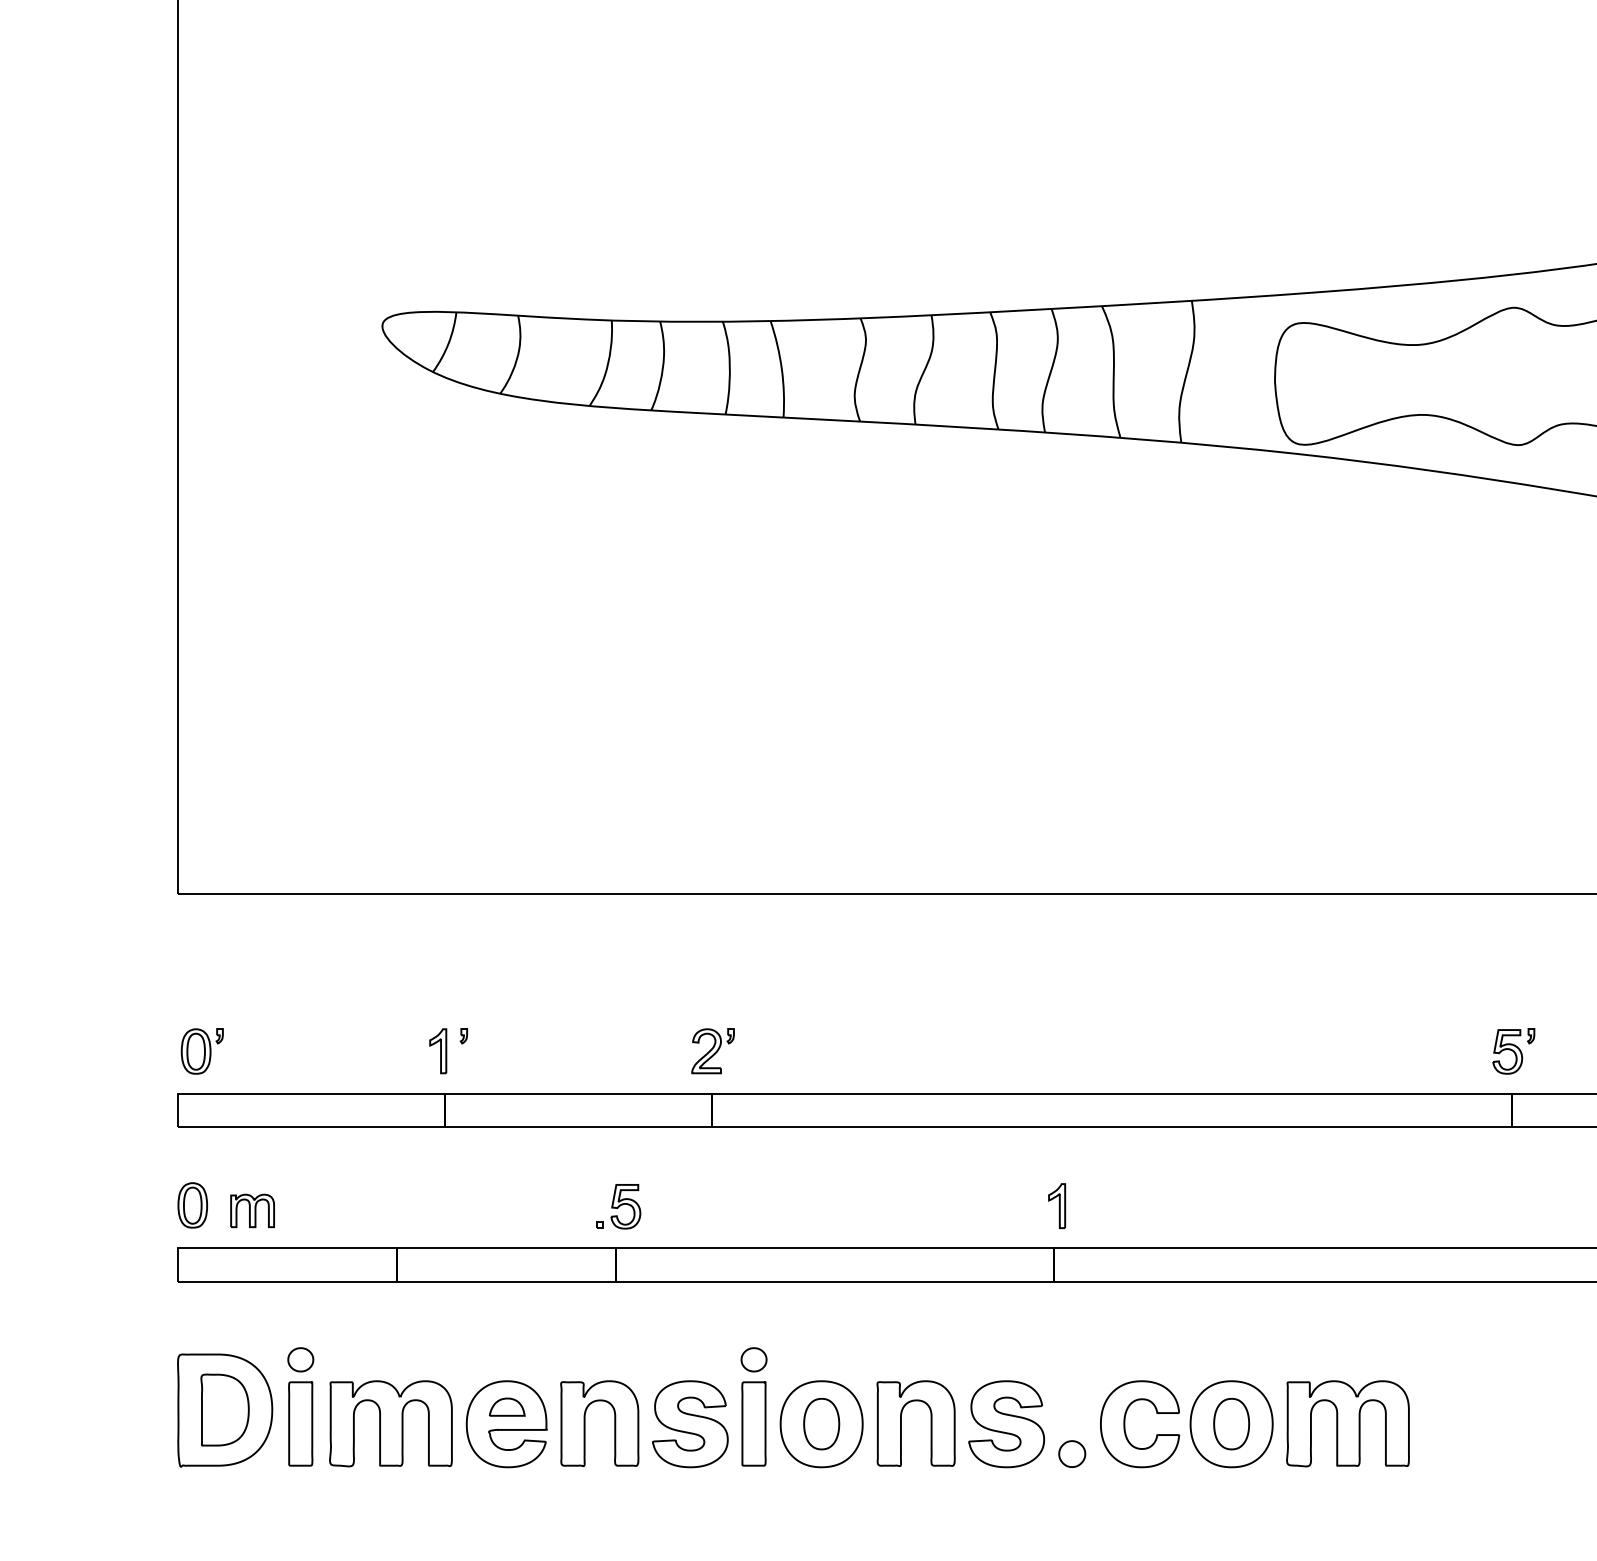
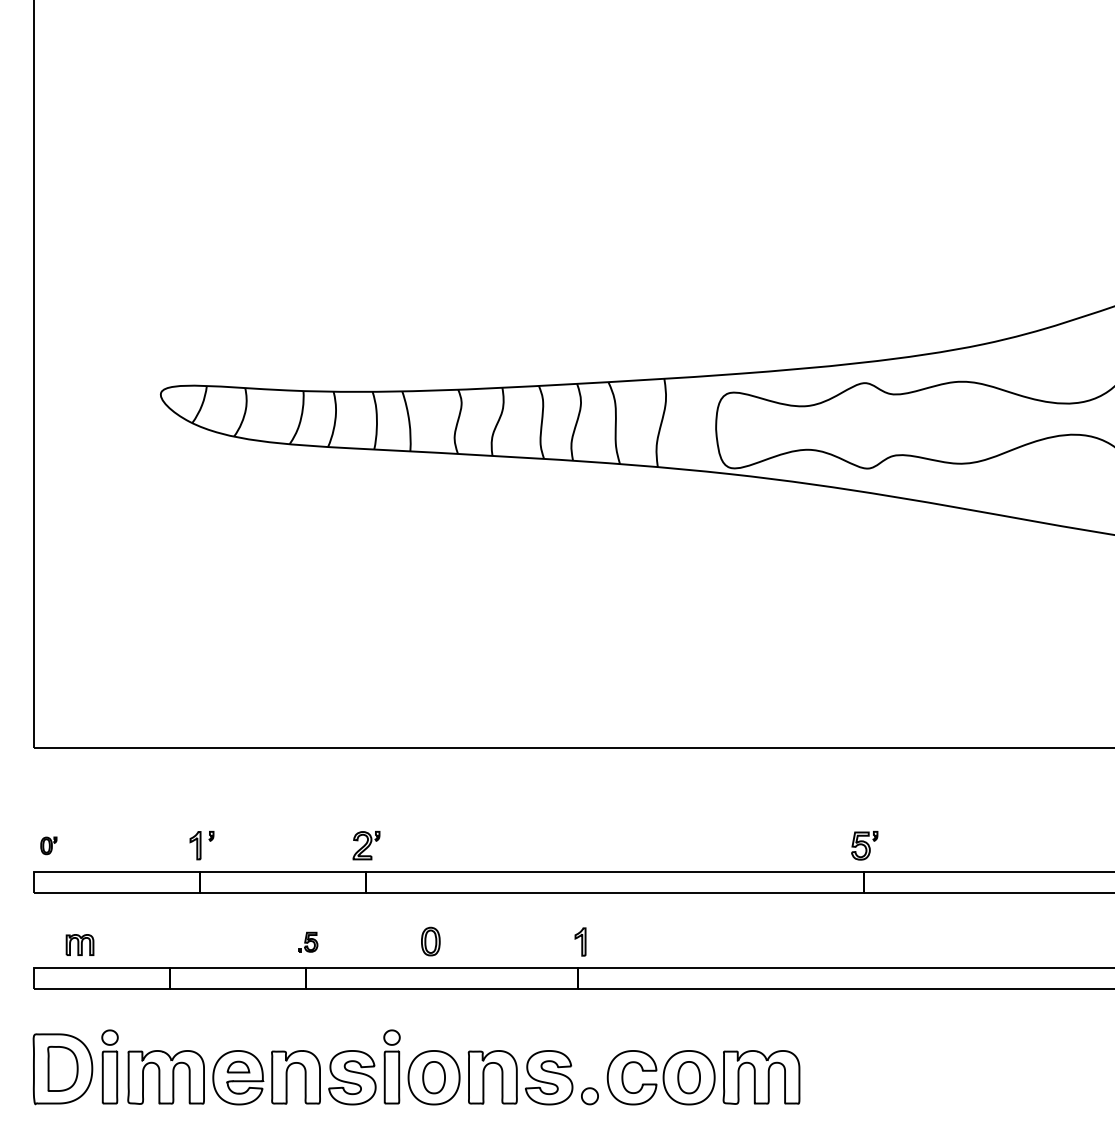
part: (201, 1050) -> (48, 845), size x0.6
part: (192, 1205) -> (430, 941), moved
part: (619, 1205) -> (308, 941), size x0.7

